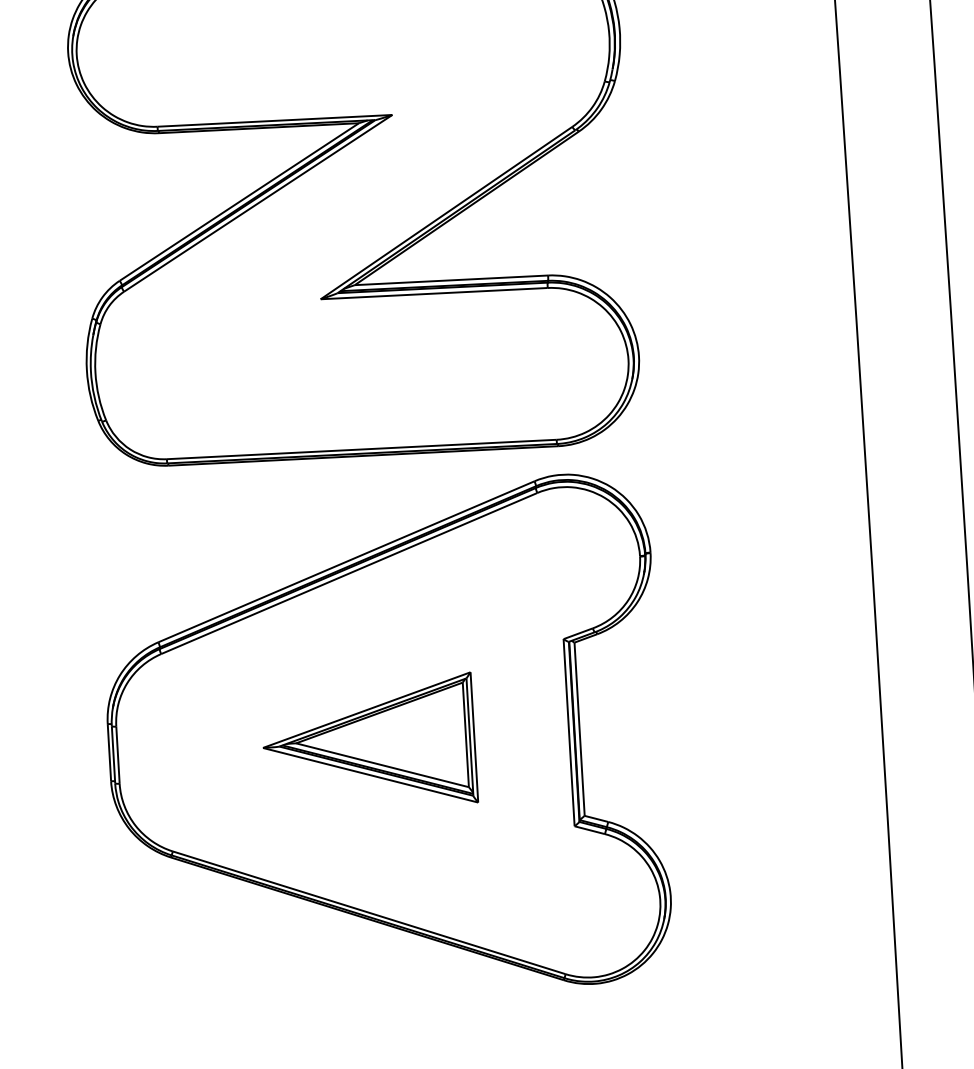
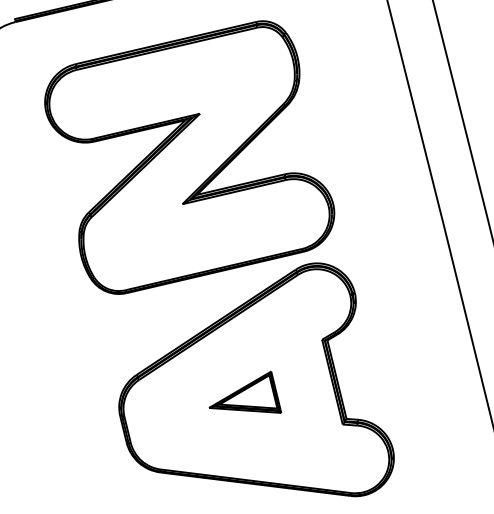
part: (381, 721) -> (245, 392), size x0.7

